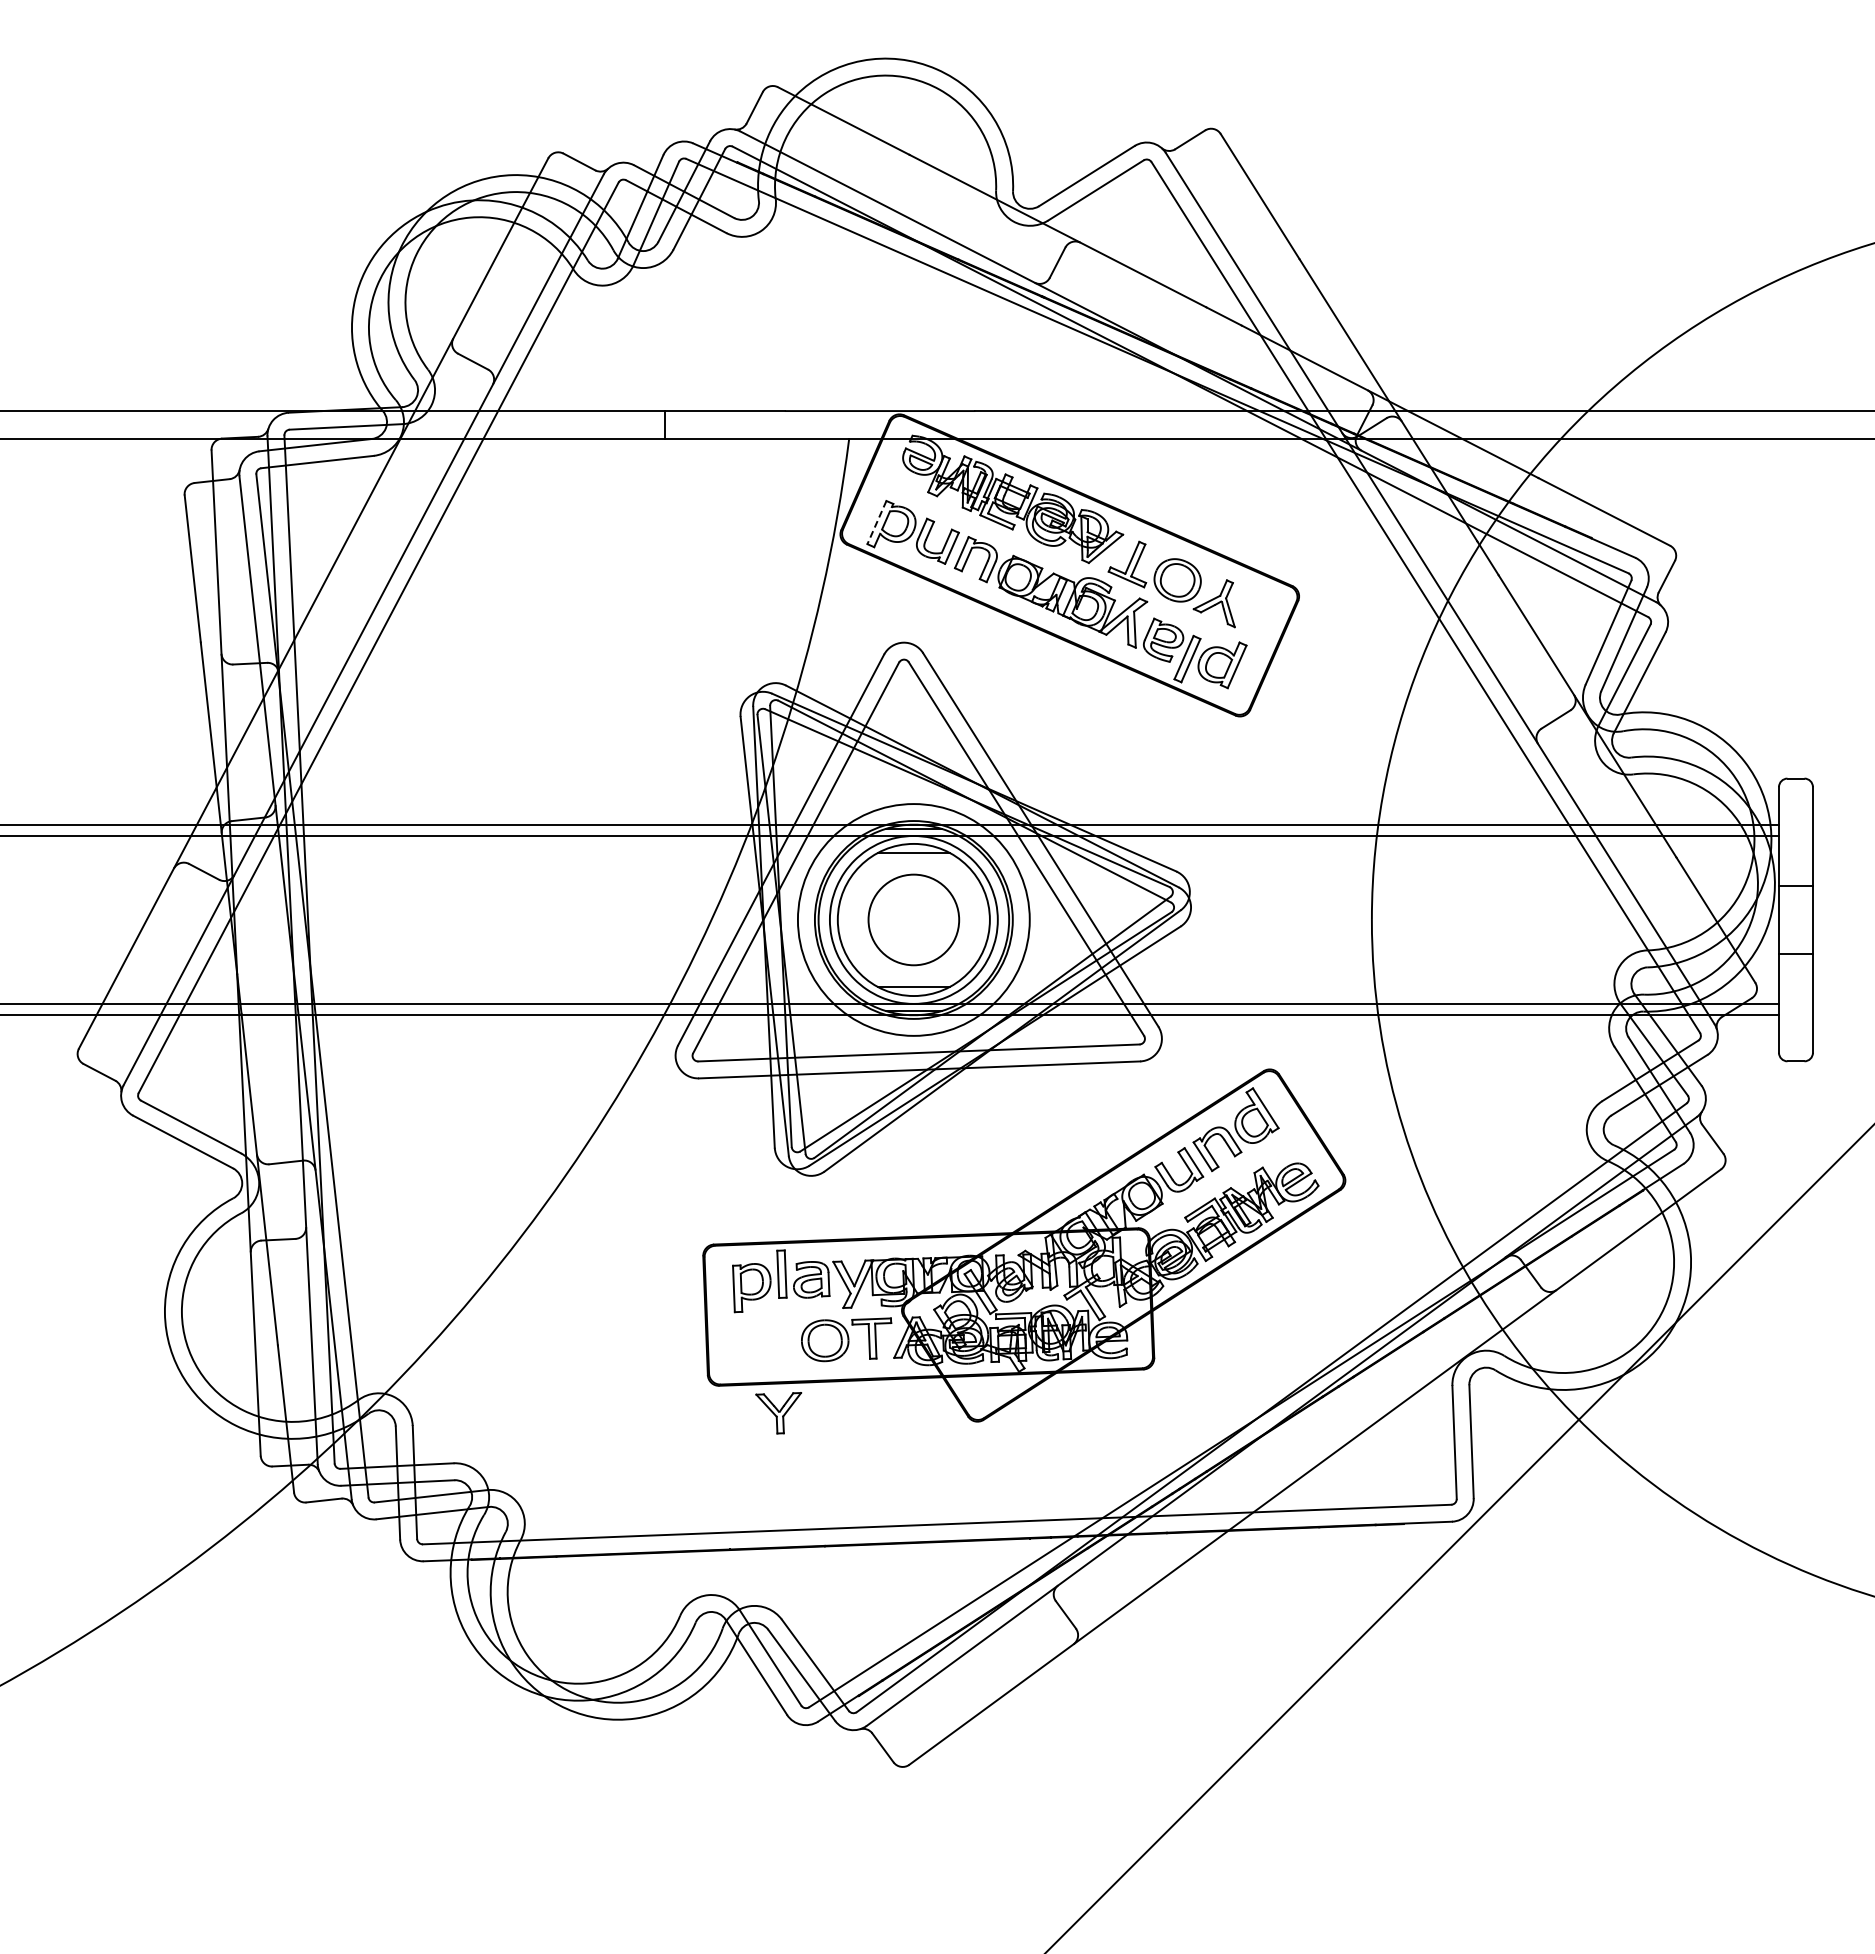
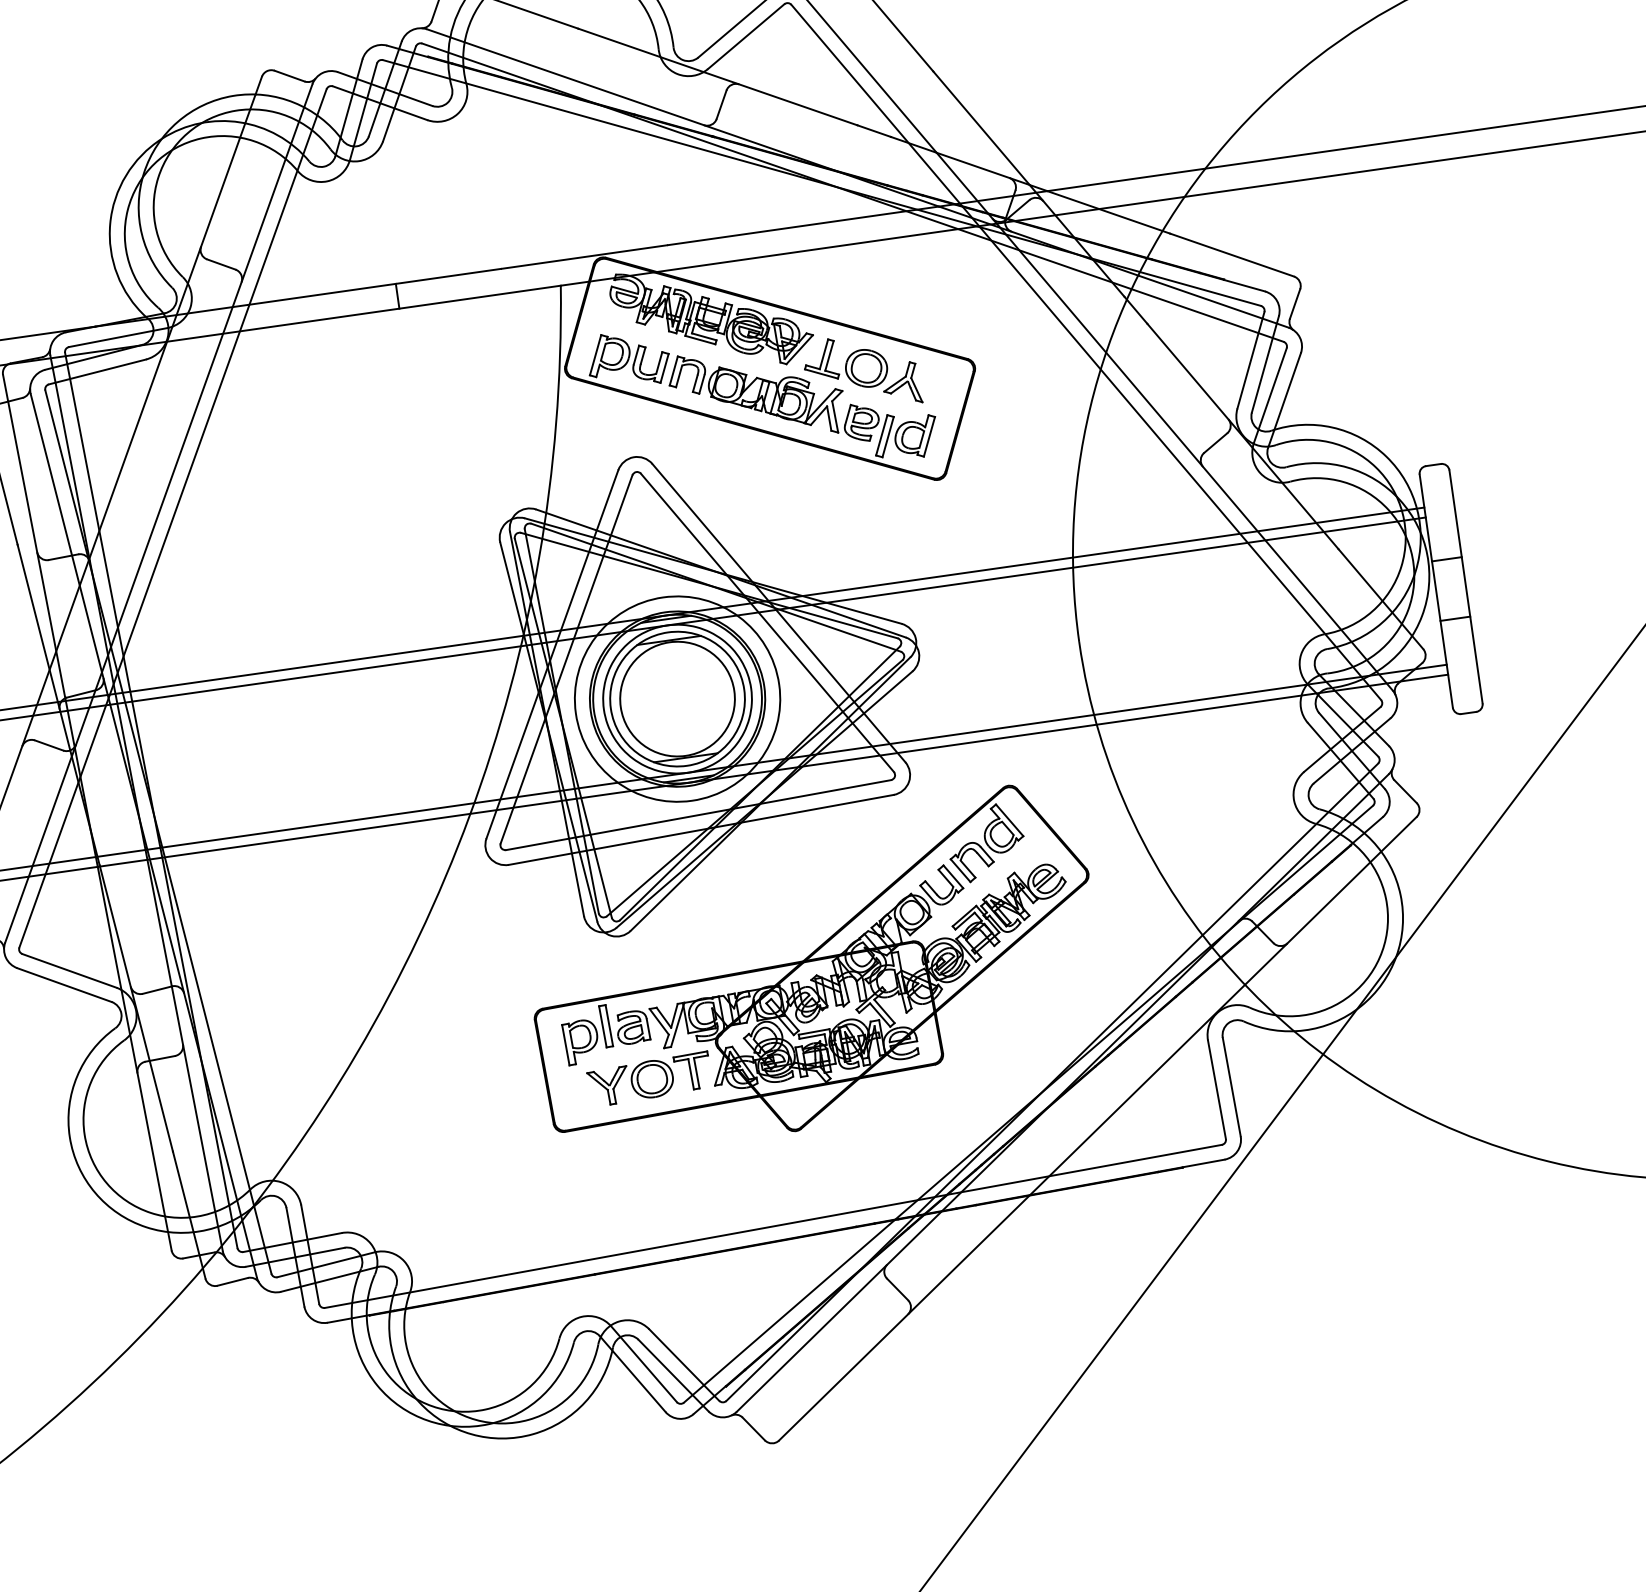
line: (876, 522) -> (595, 355), dashed -> solid
circle: (913, 919) -> (677, 698), size x1.43
part: (778, 1413) -> (608, 1086), moved

